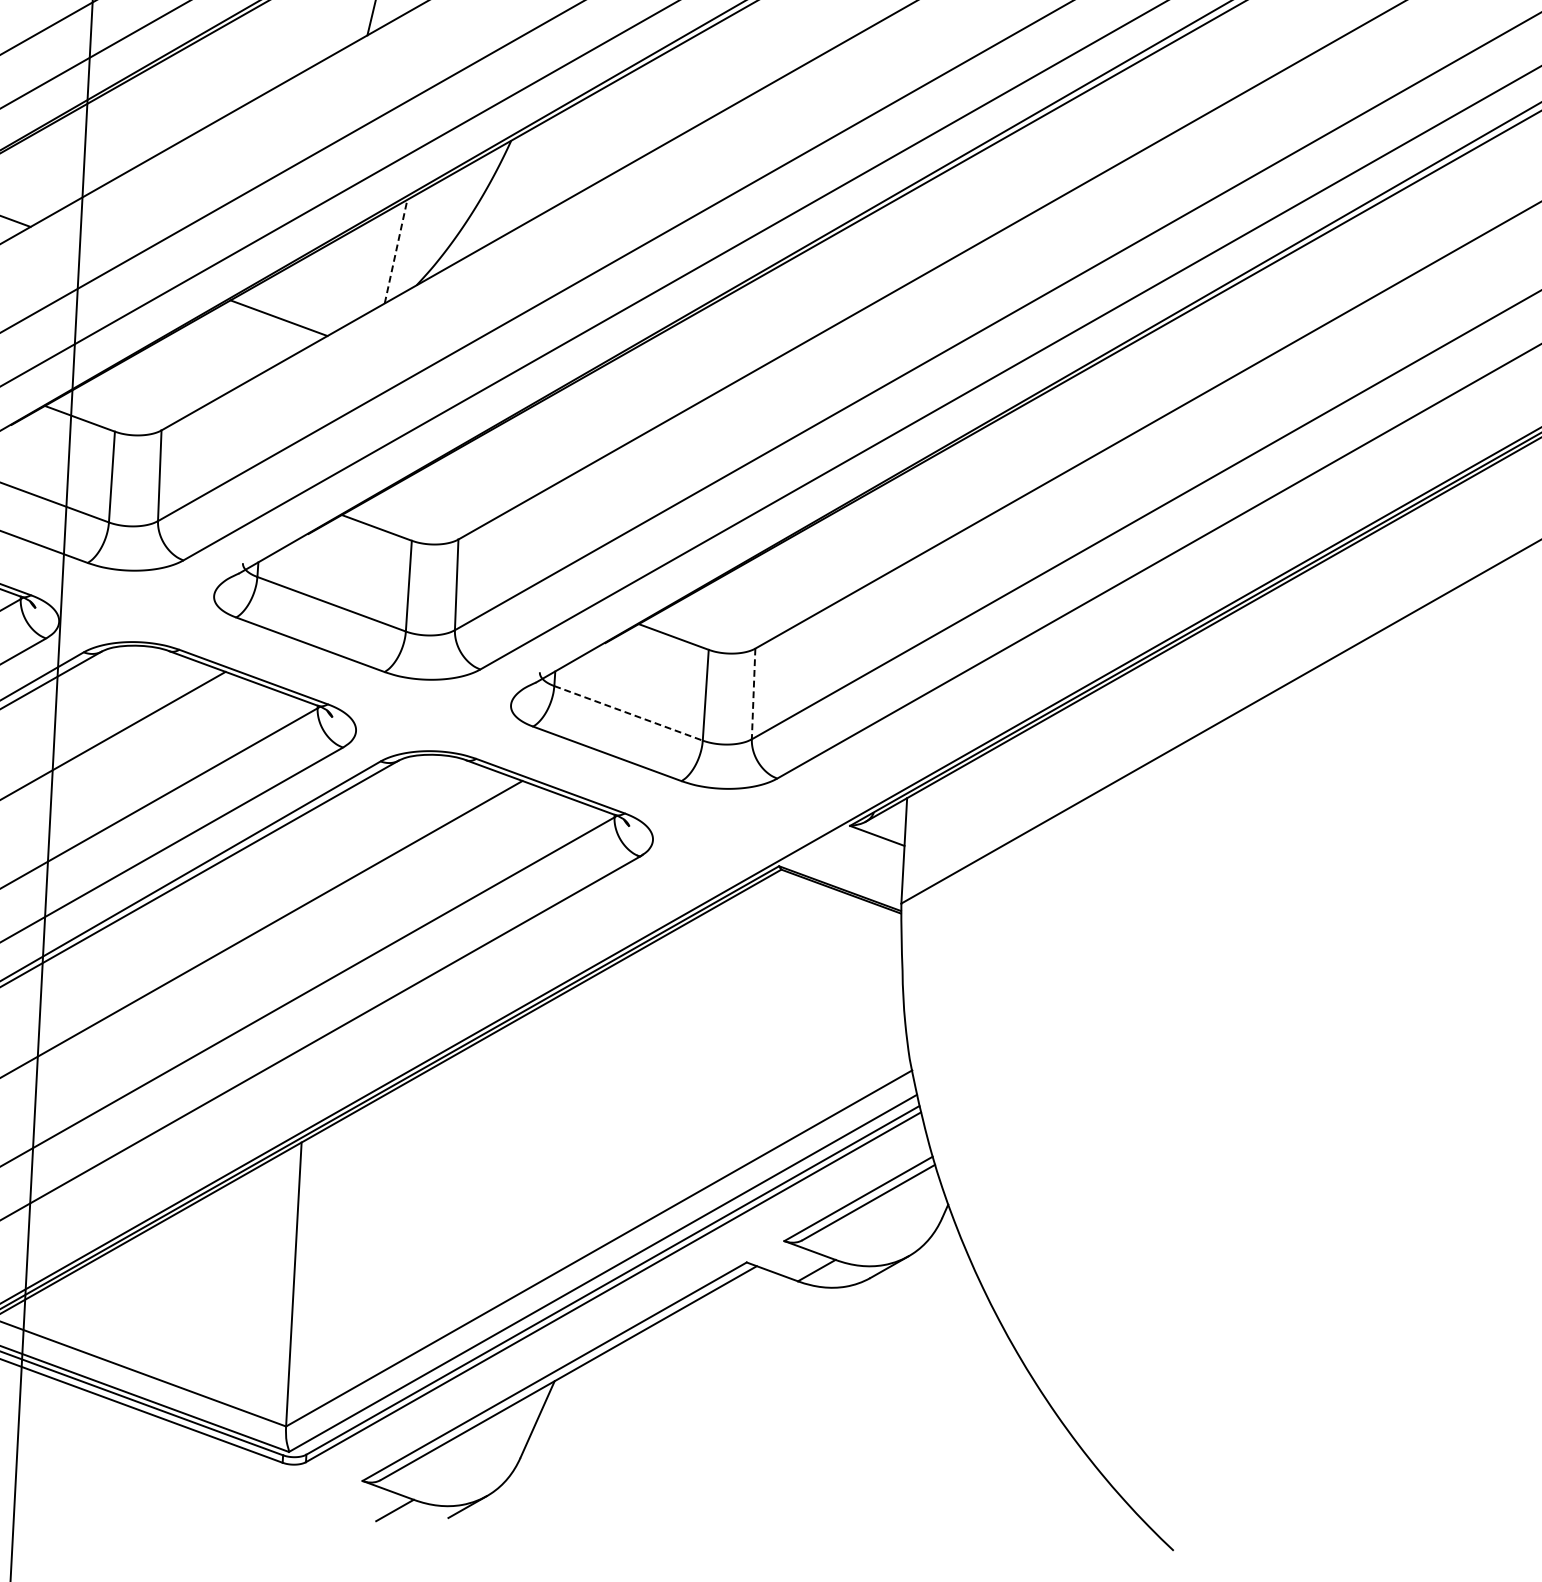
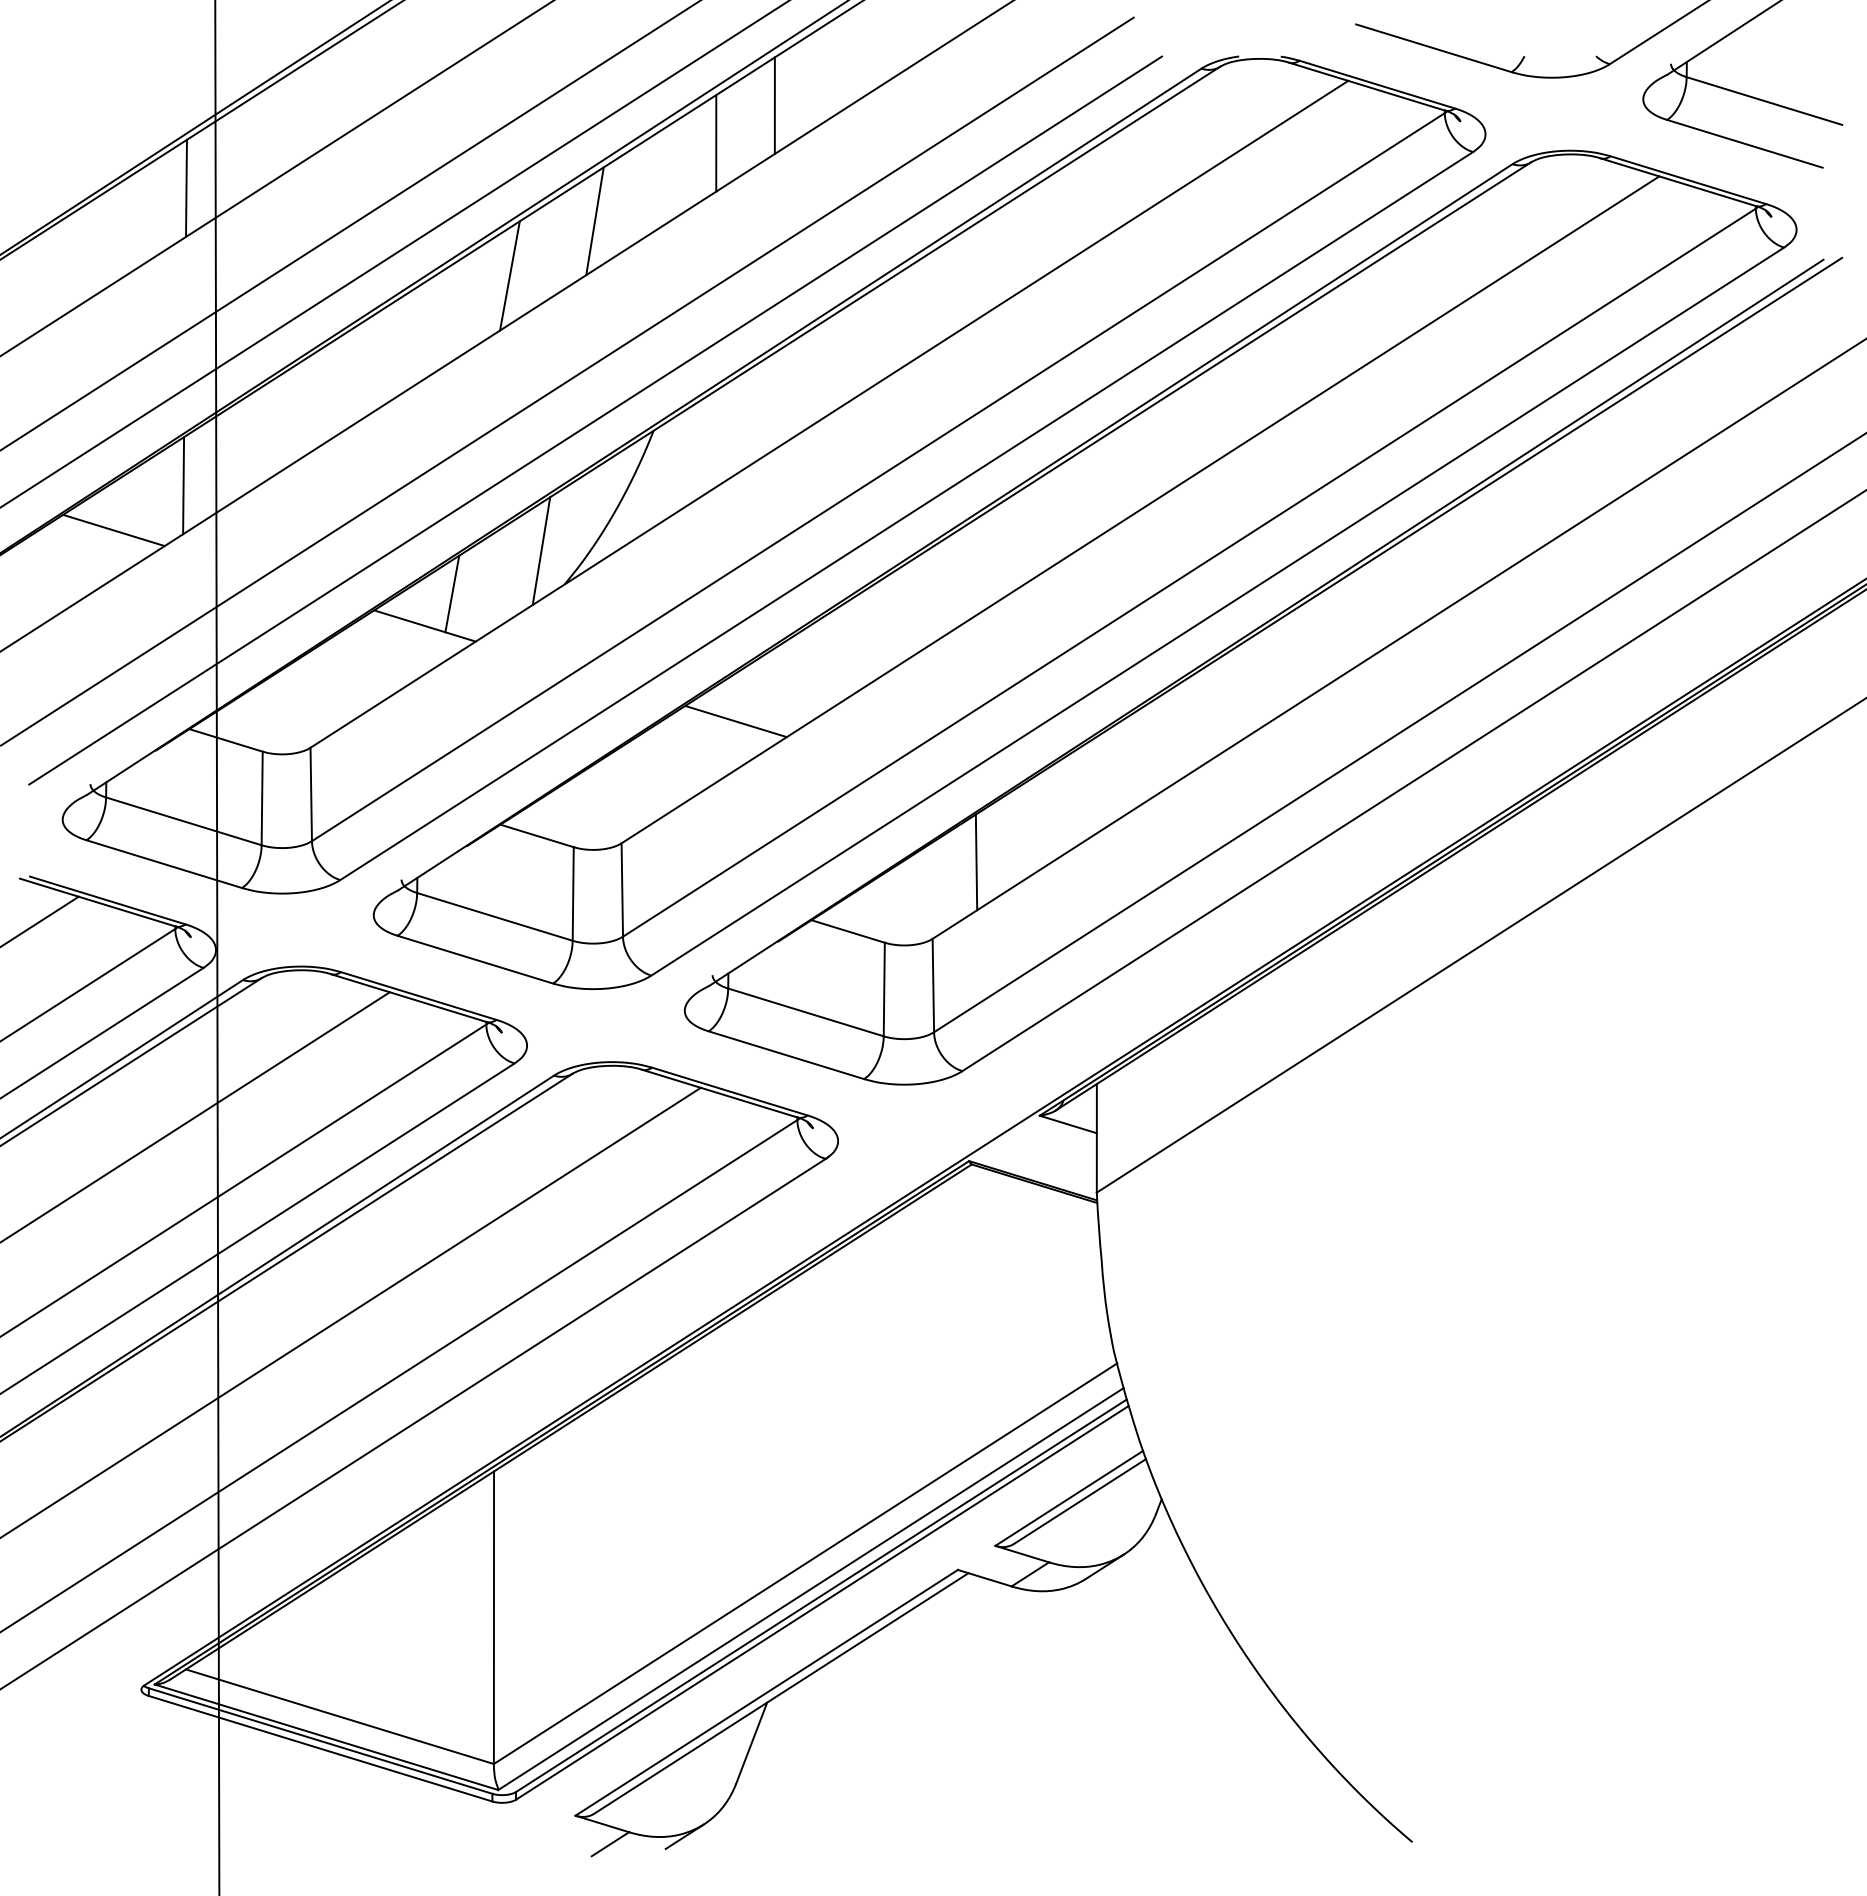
line: (52, 169) -> (183, 485), added
line: (396, 252) -> (541, 551), dashed -> solid
line: (307, 288) -> (452, 593), added
line: (575, 427) -> (735, 721), added
line: (801, 576) -> (976, 862), added
line: (753, 693) -> (933, 985), dashed -> solid
line: (629, 713) -> (806, 1012), dashed -> solid

